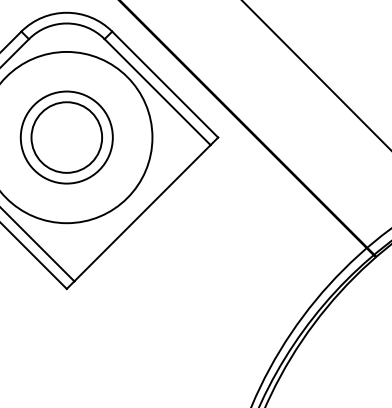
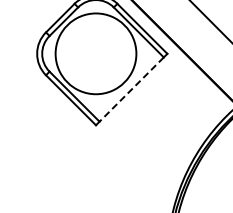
part: (65, 136) -> (95, 53), removed
line: (142, 213) -> (131, 89), solid -> dashed

